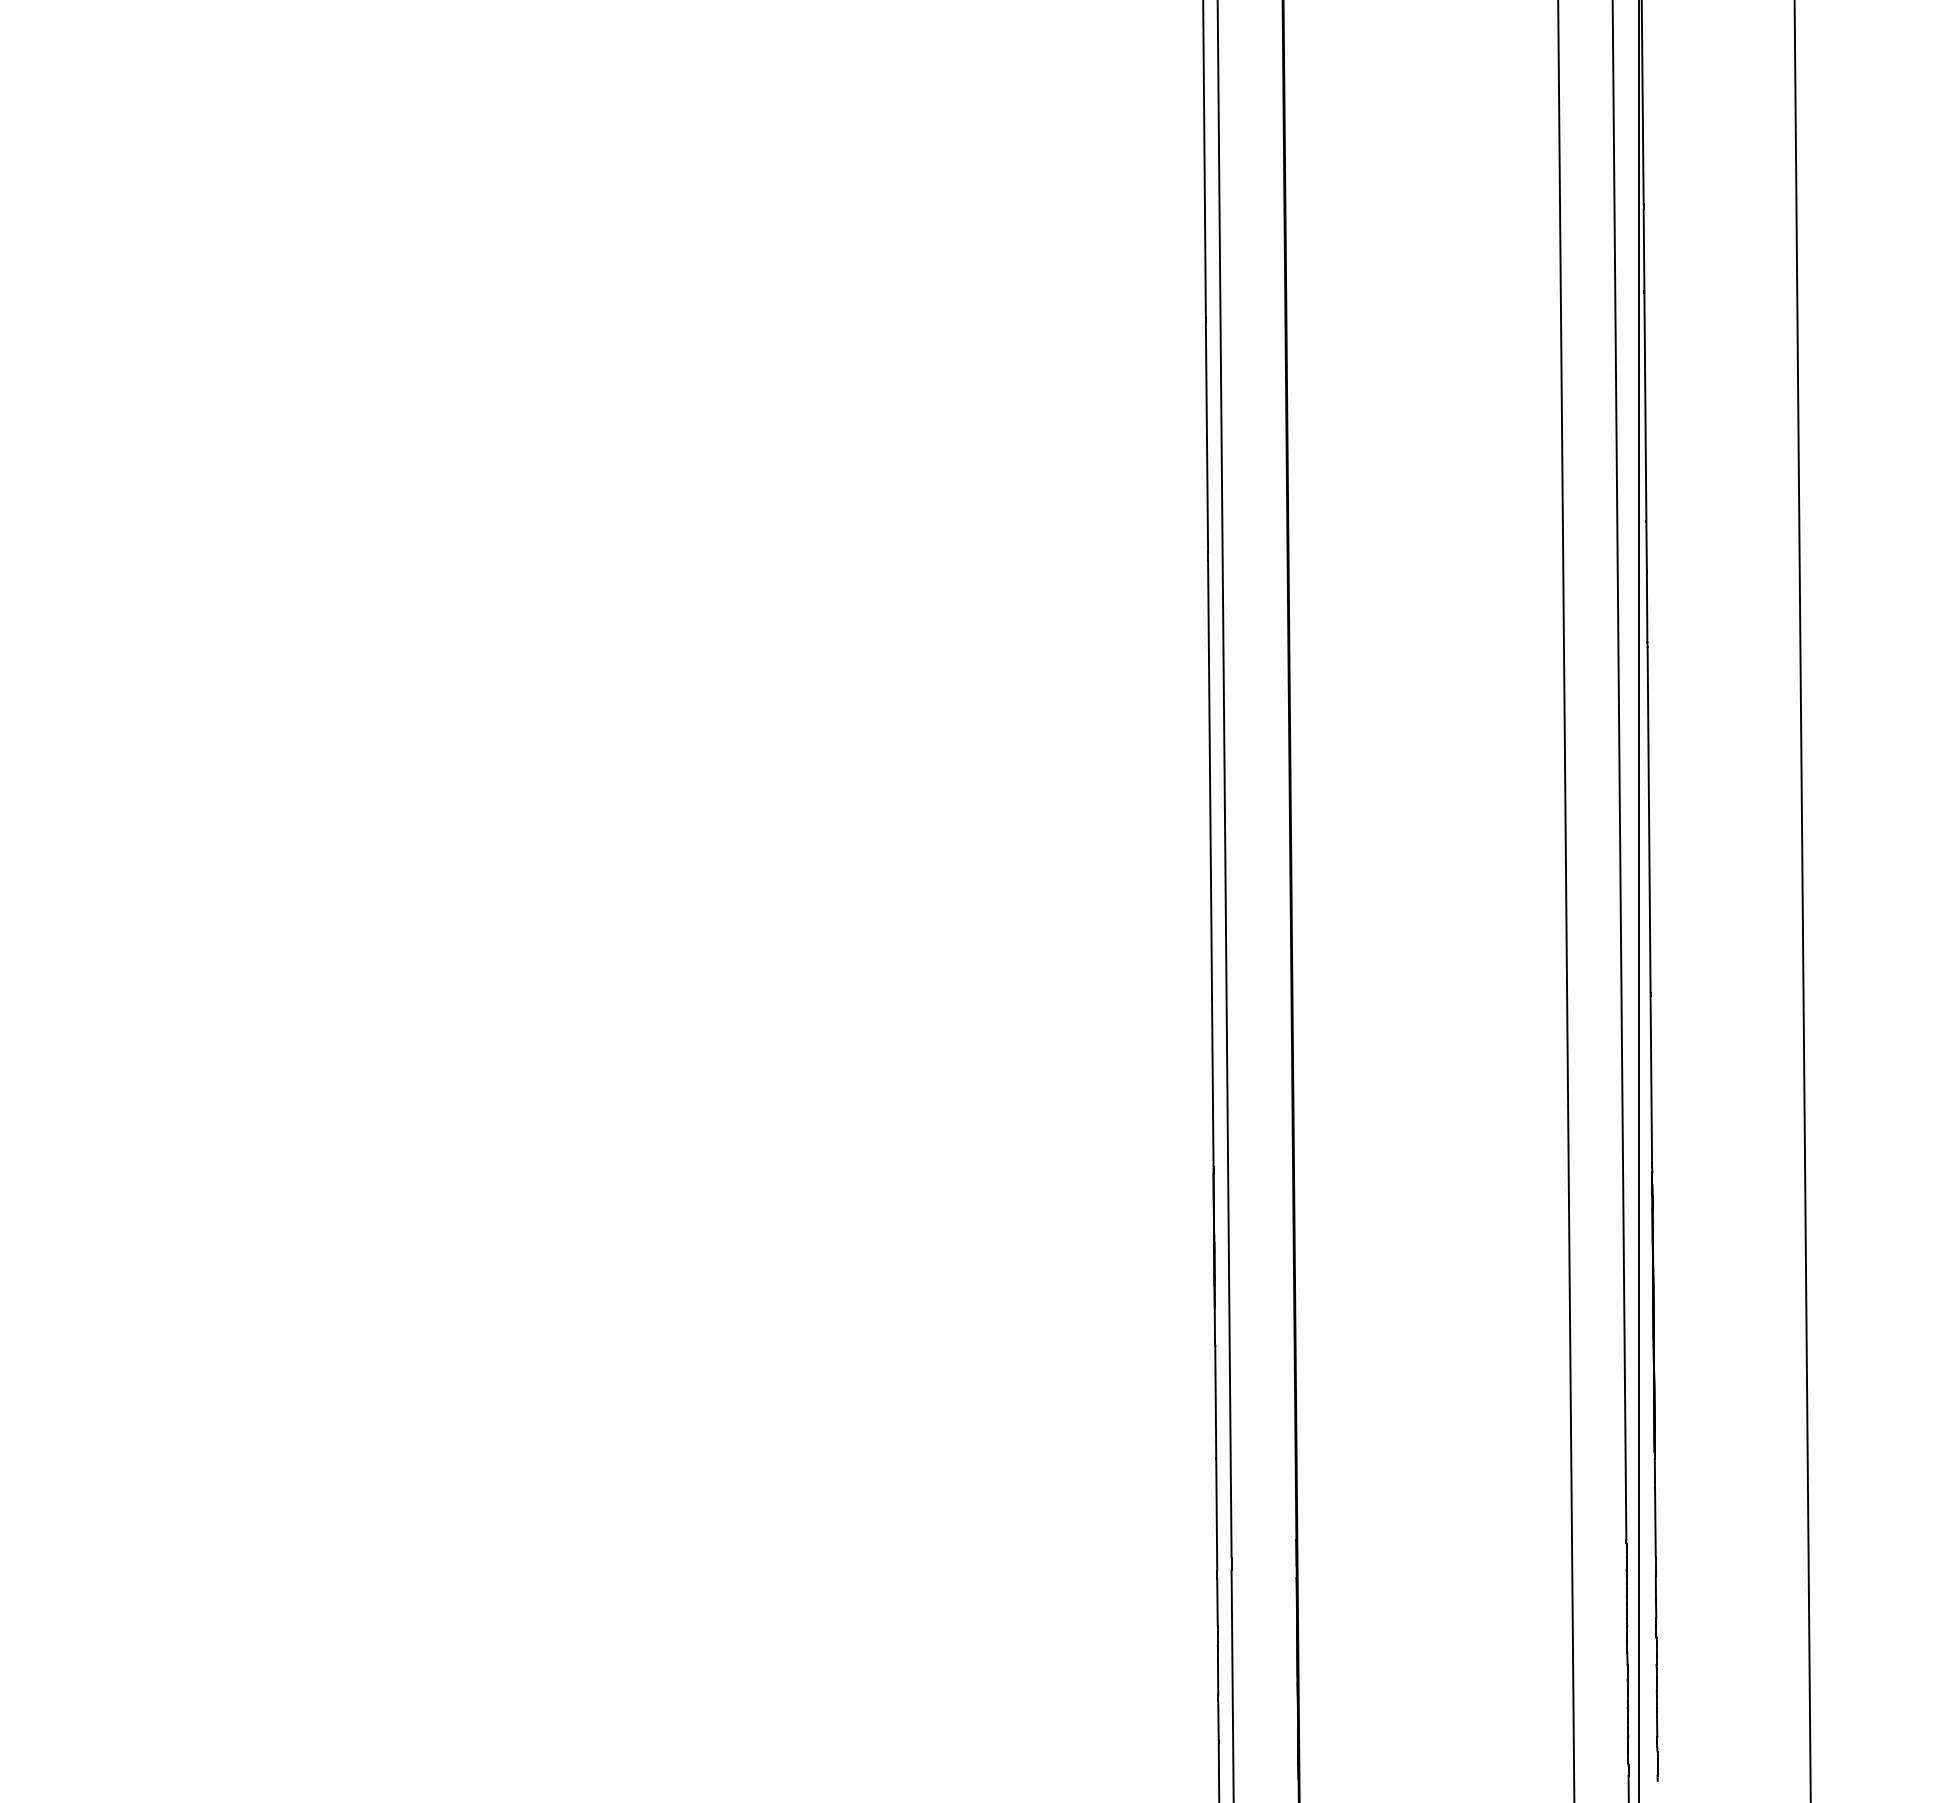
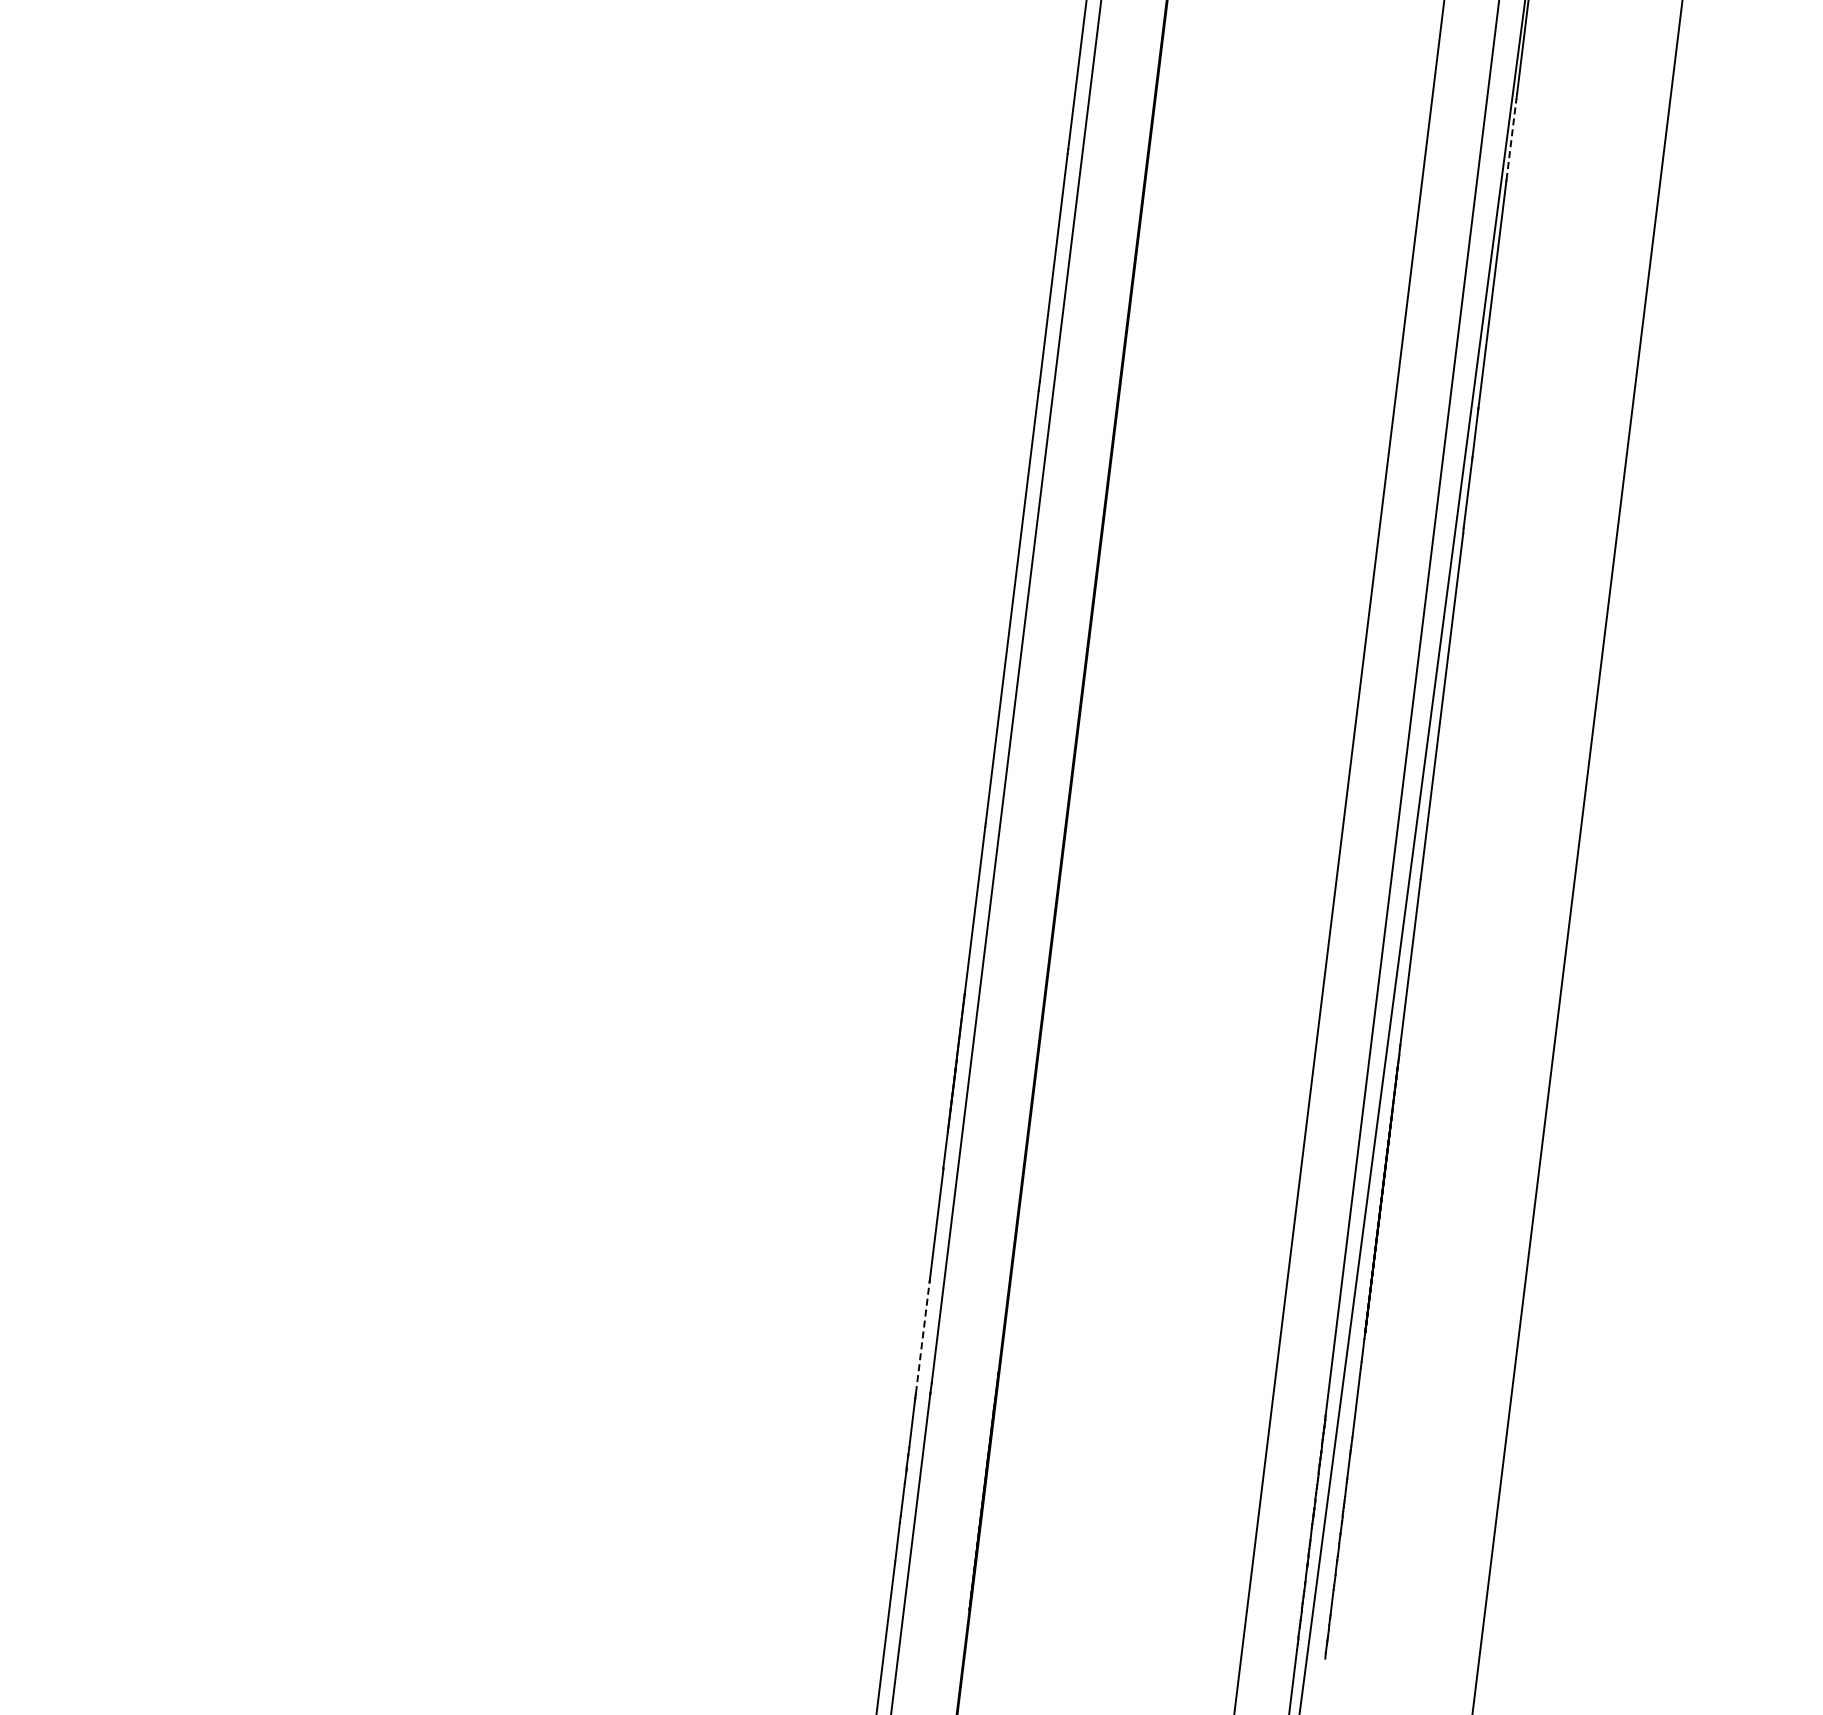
line: (1644, 250) -> (1511, 139), solid -> dashed
line: (1216, 1514) -> (922, 1337), solid -> dashed

